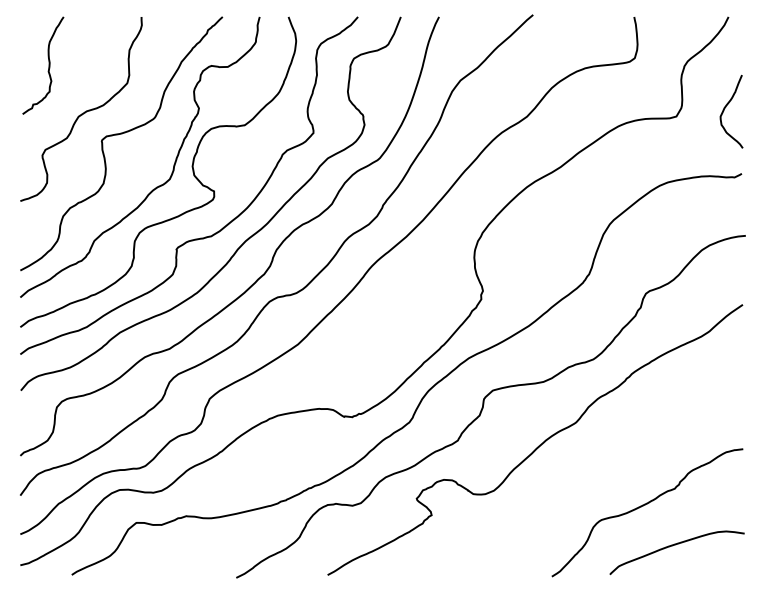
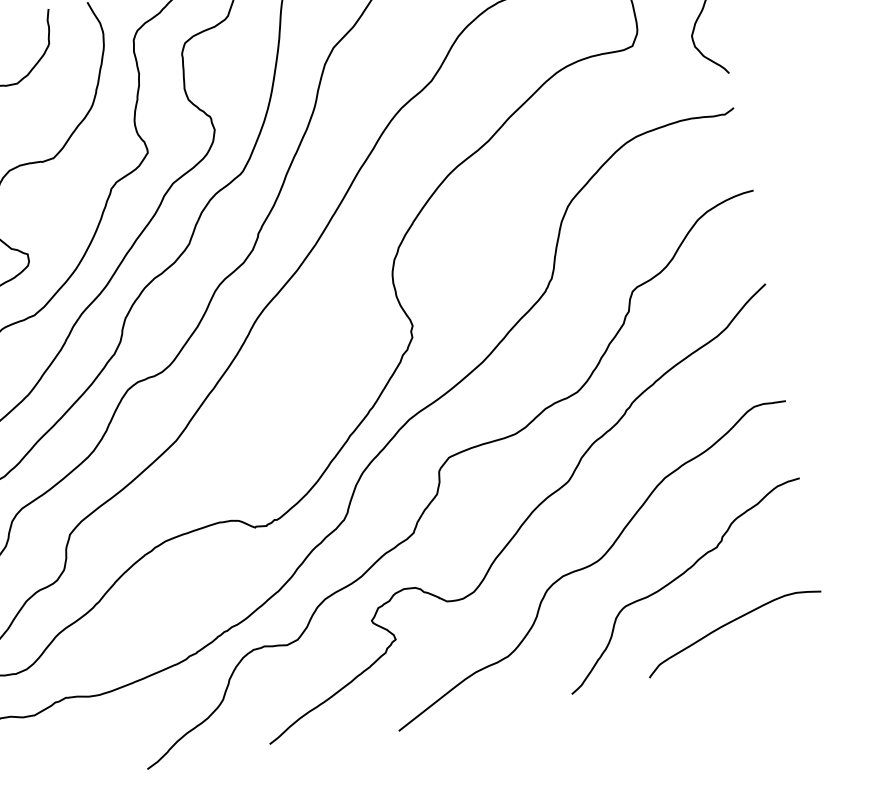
curve: (582, 486) -> (592, 565), added

